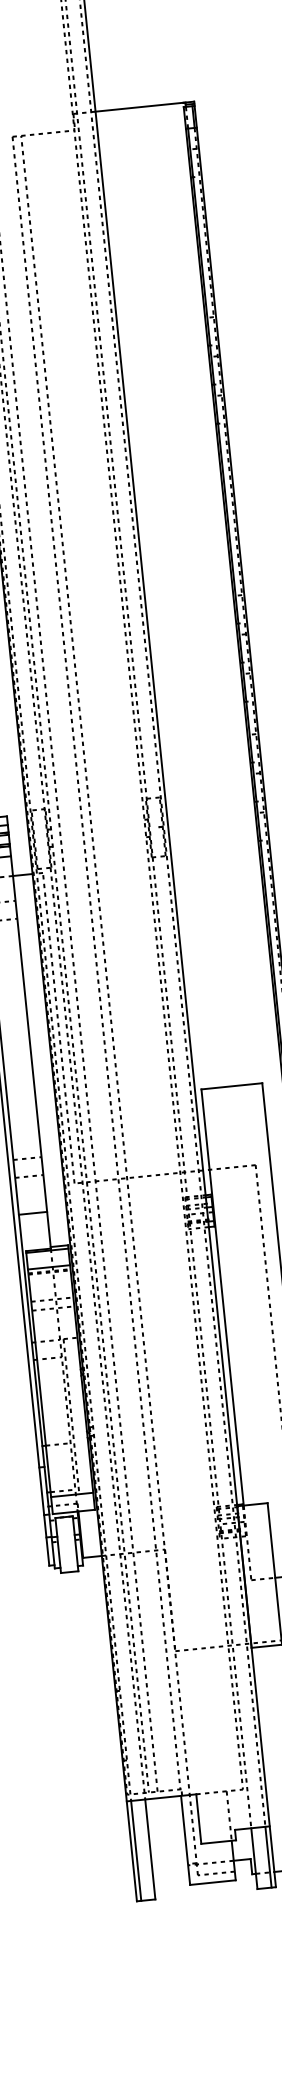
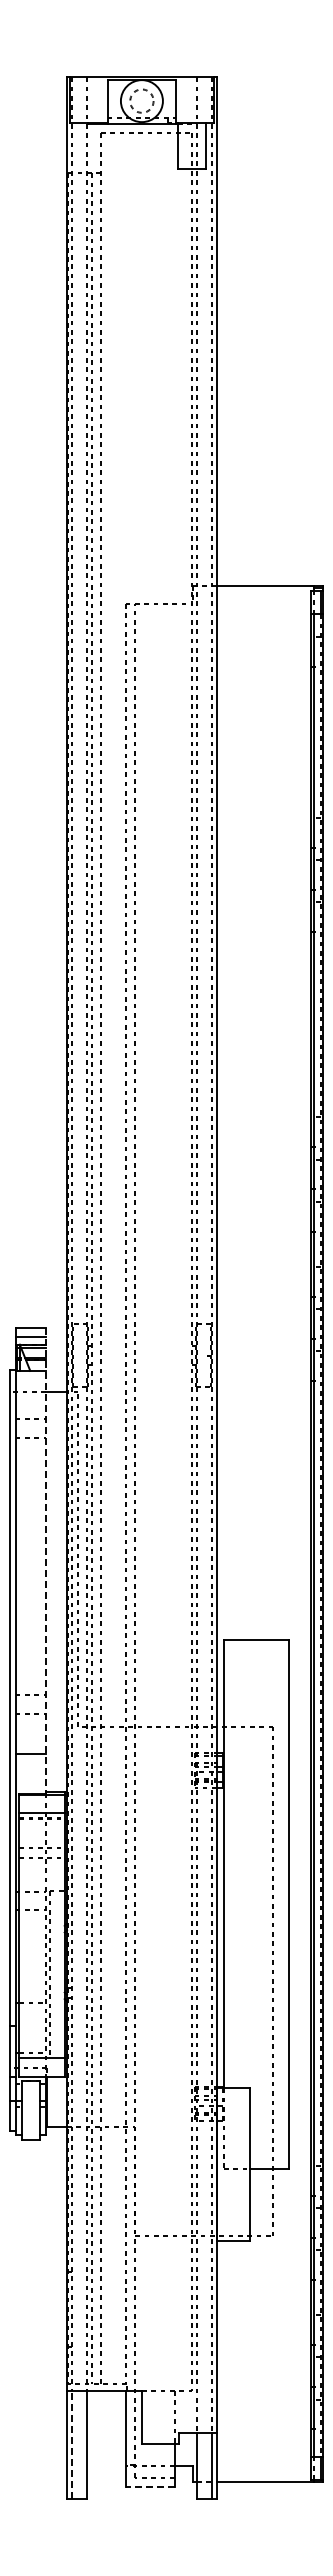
line: (29, 1032) -> (46, 1560), solid -> dashed
line: (135, 1850) -> (71, 2444), solid -> dashed
line: (213, 1883) -> (150, 2487), solid -> dashed

